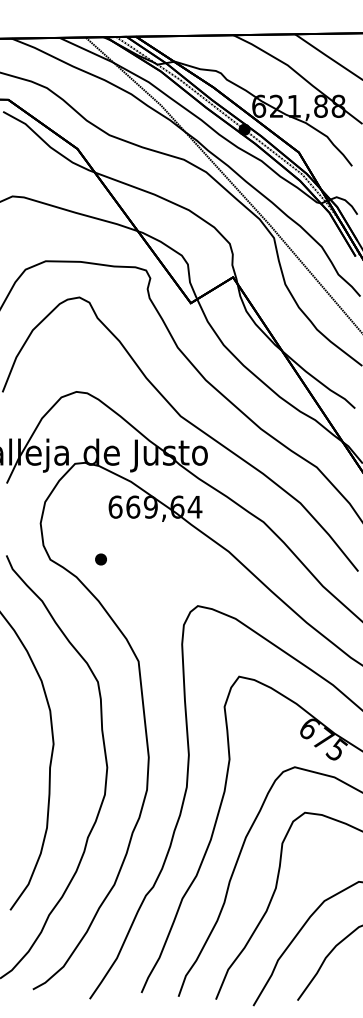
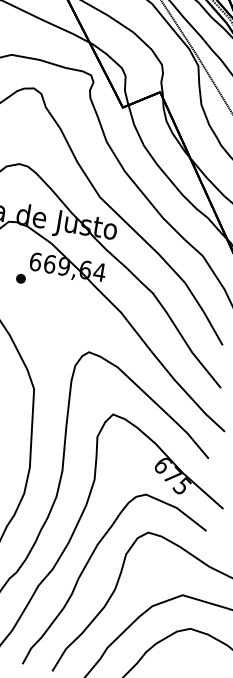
part: (100, 559) -> (20, 278), moved

